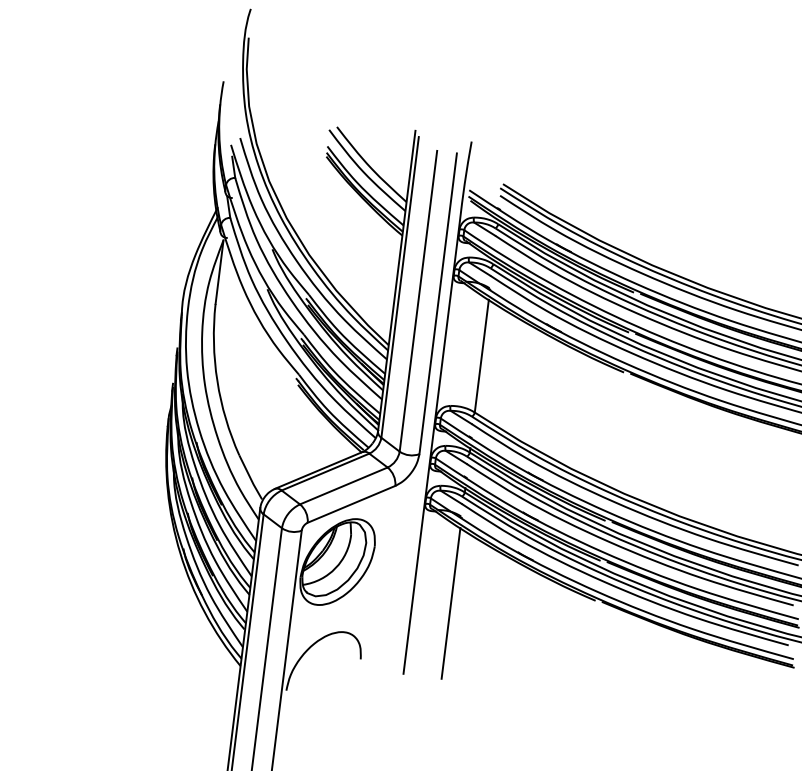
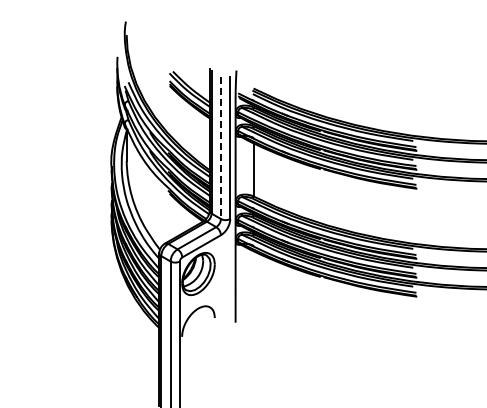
line: (417, 302) -> (220, 148), solid -> dashed
line: (450, 602) -> (253, 286), removed

